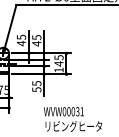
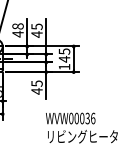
text: (20, 36) -> (16, 25), 45 -> 48
text: (36, 89) -> (36, 91), 55 -> 45
text: (81, 111) -> (92, 118), WVW00031 -> WVW00036

